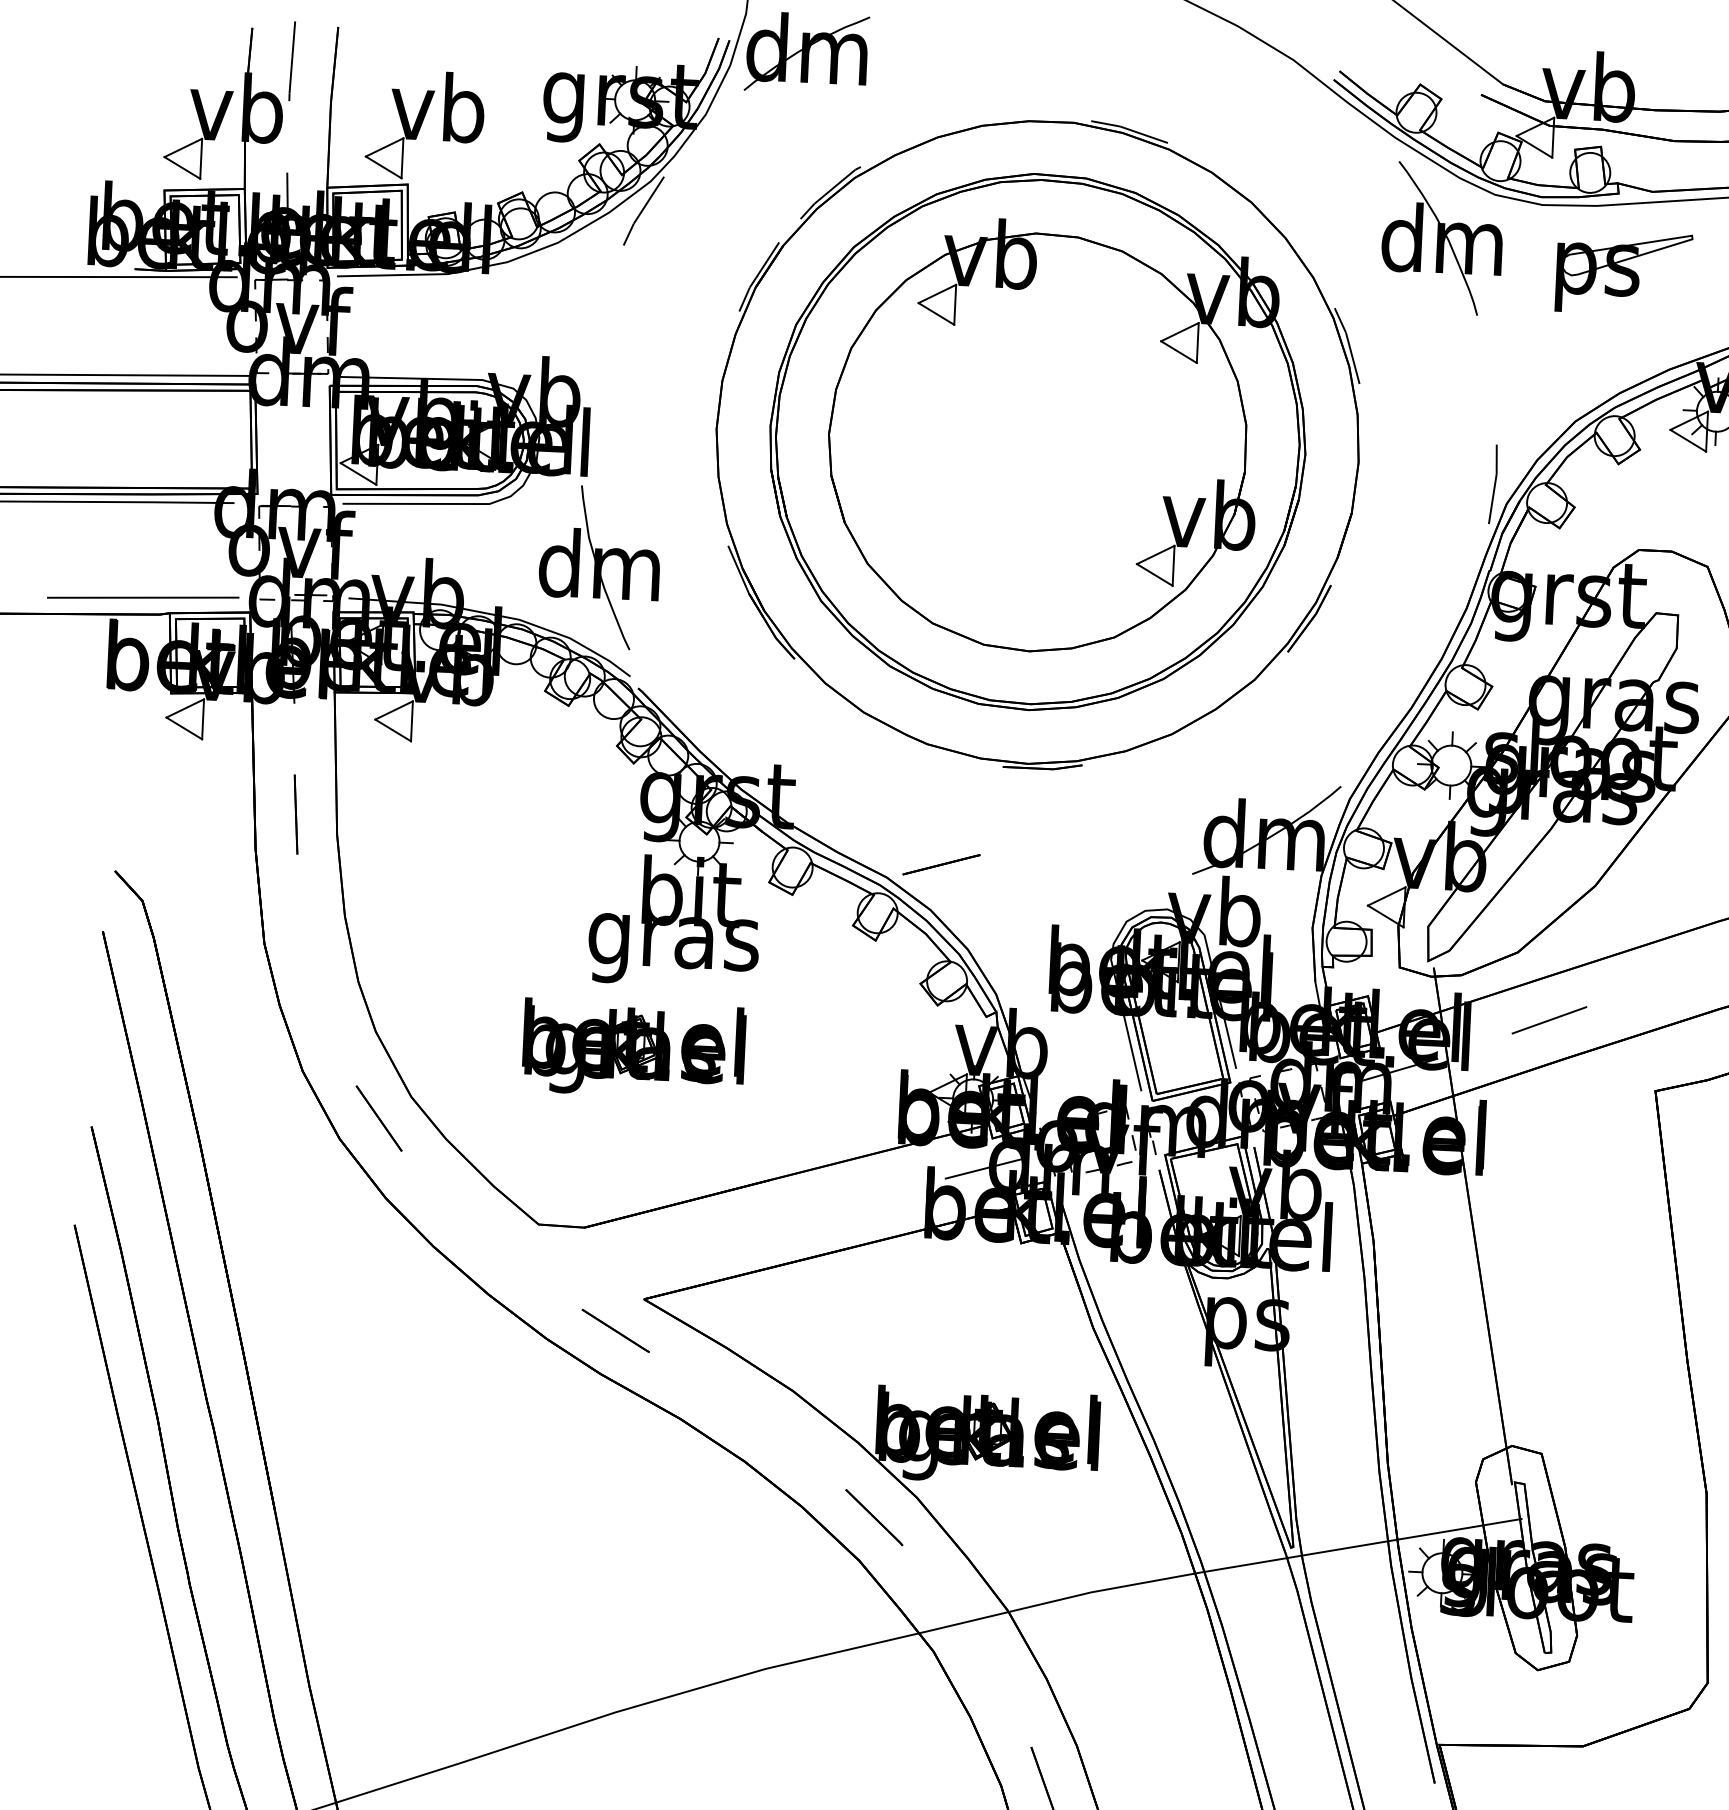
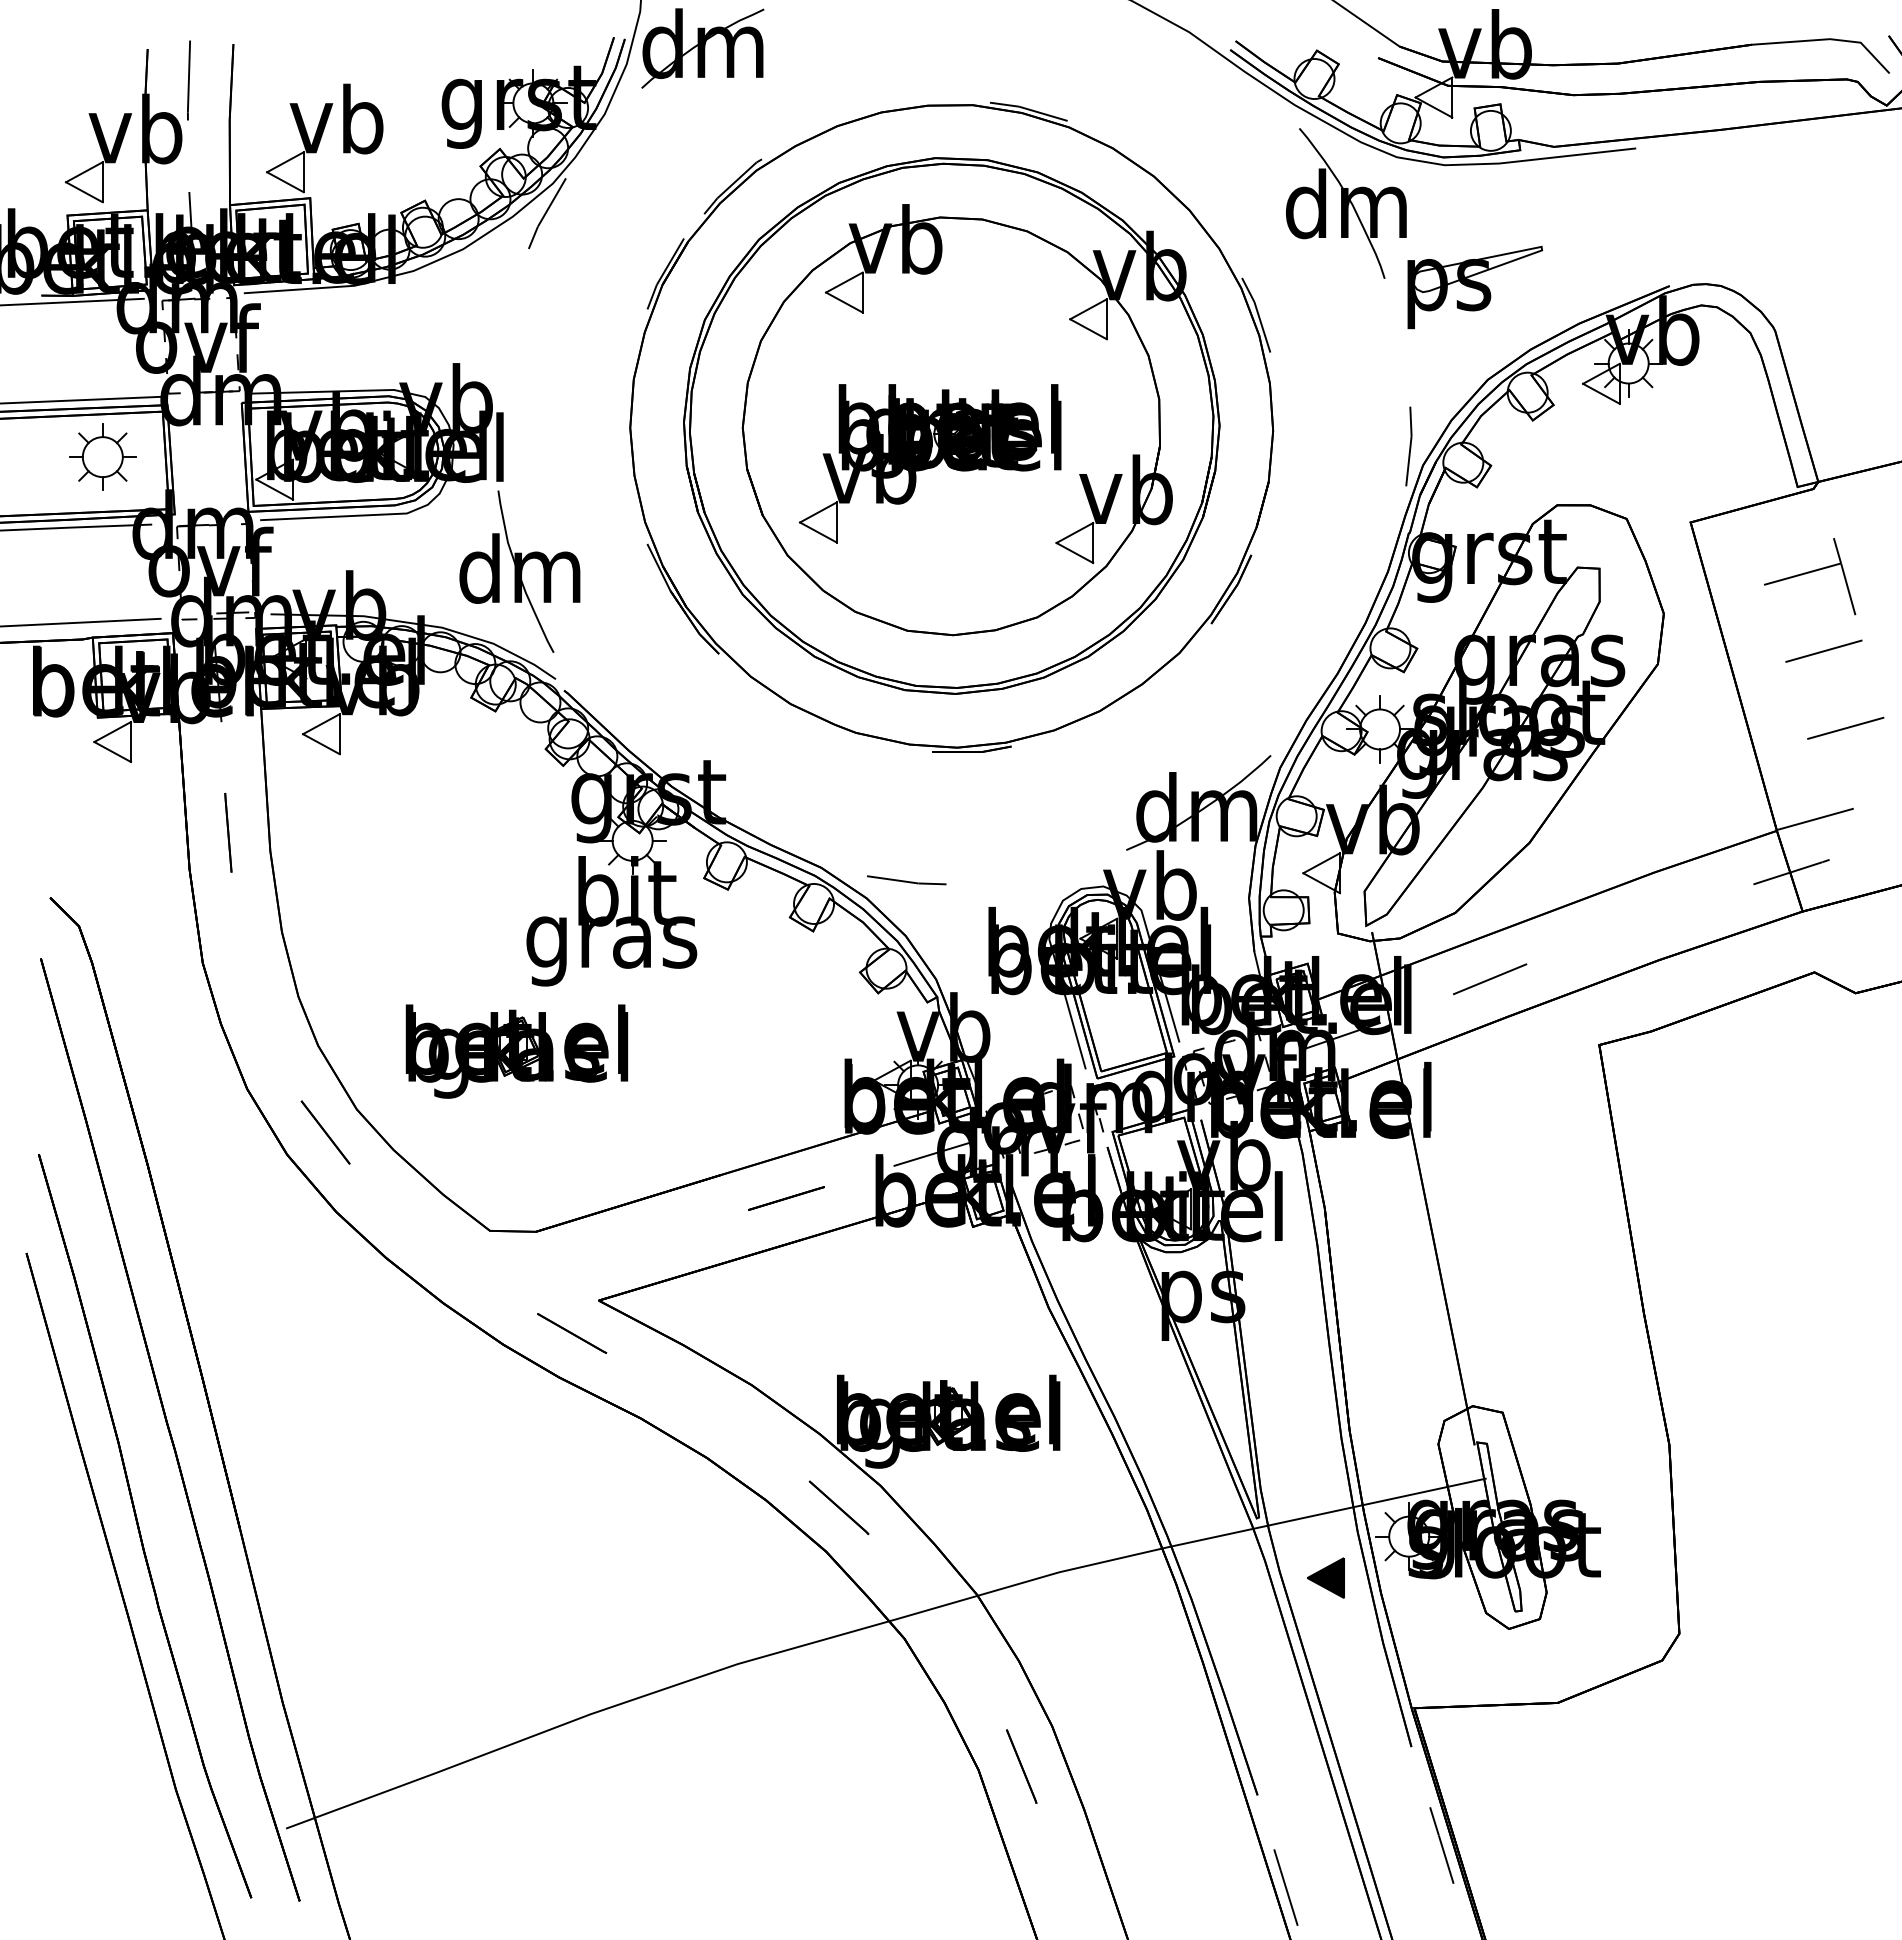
part: (1623, 273) -> (1474, 287), moved
part: (188, 432) -> (102, 456), added
part: (1013, 478) -> (929, 463), added
line: (941, 864) -> (786, 1198), moved
curve: (971, 894) -> (906, 880), added
part: (633, 1049) -> (516, 1051), moved
part: (1356, 1610) -> (1325, 1577), added

